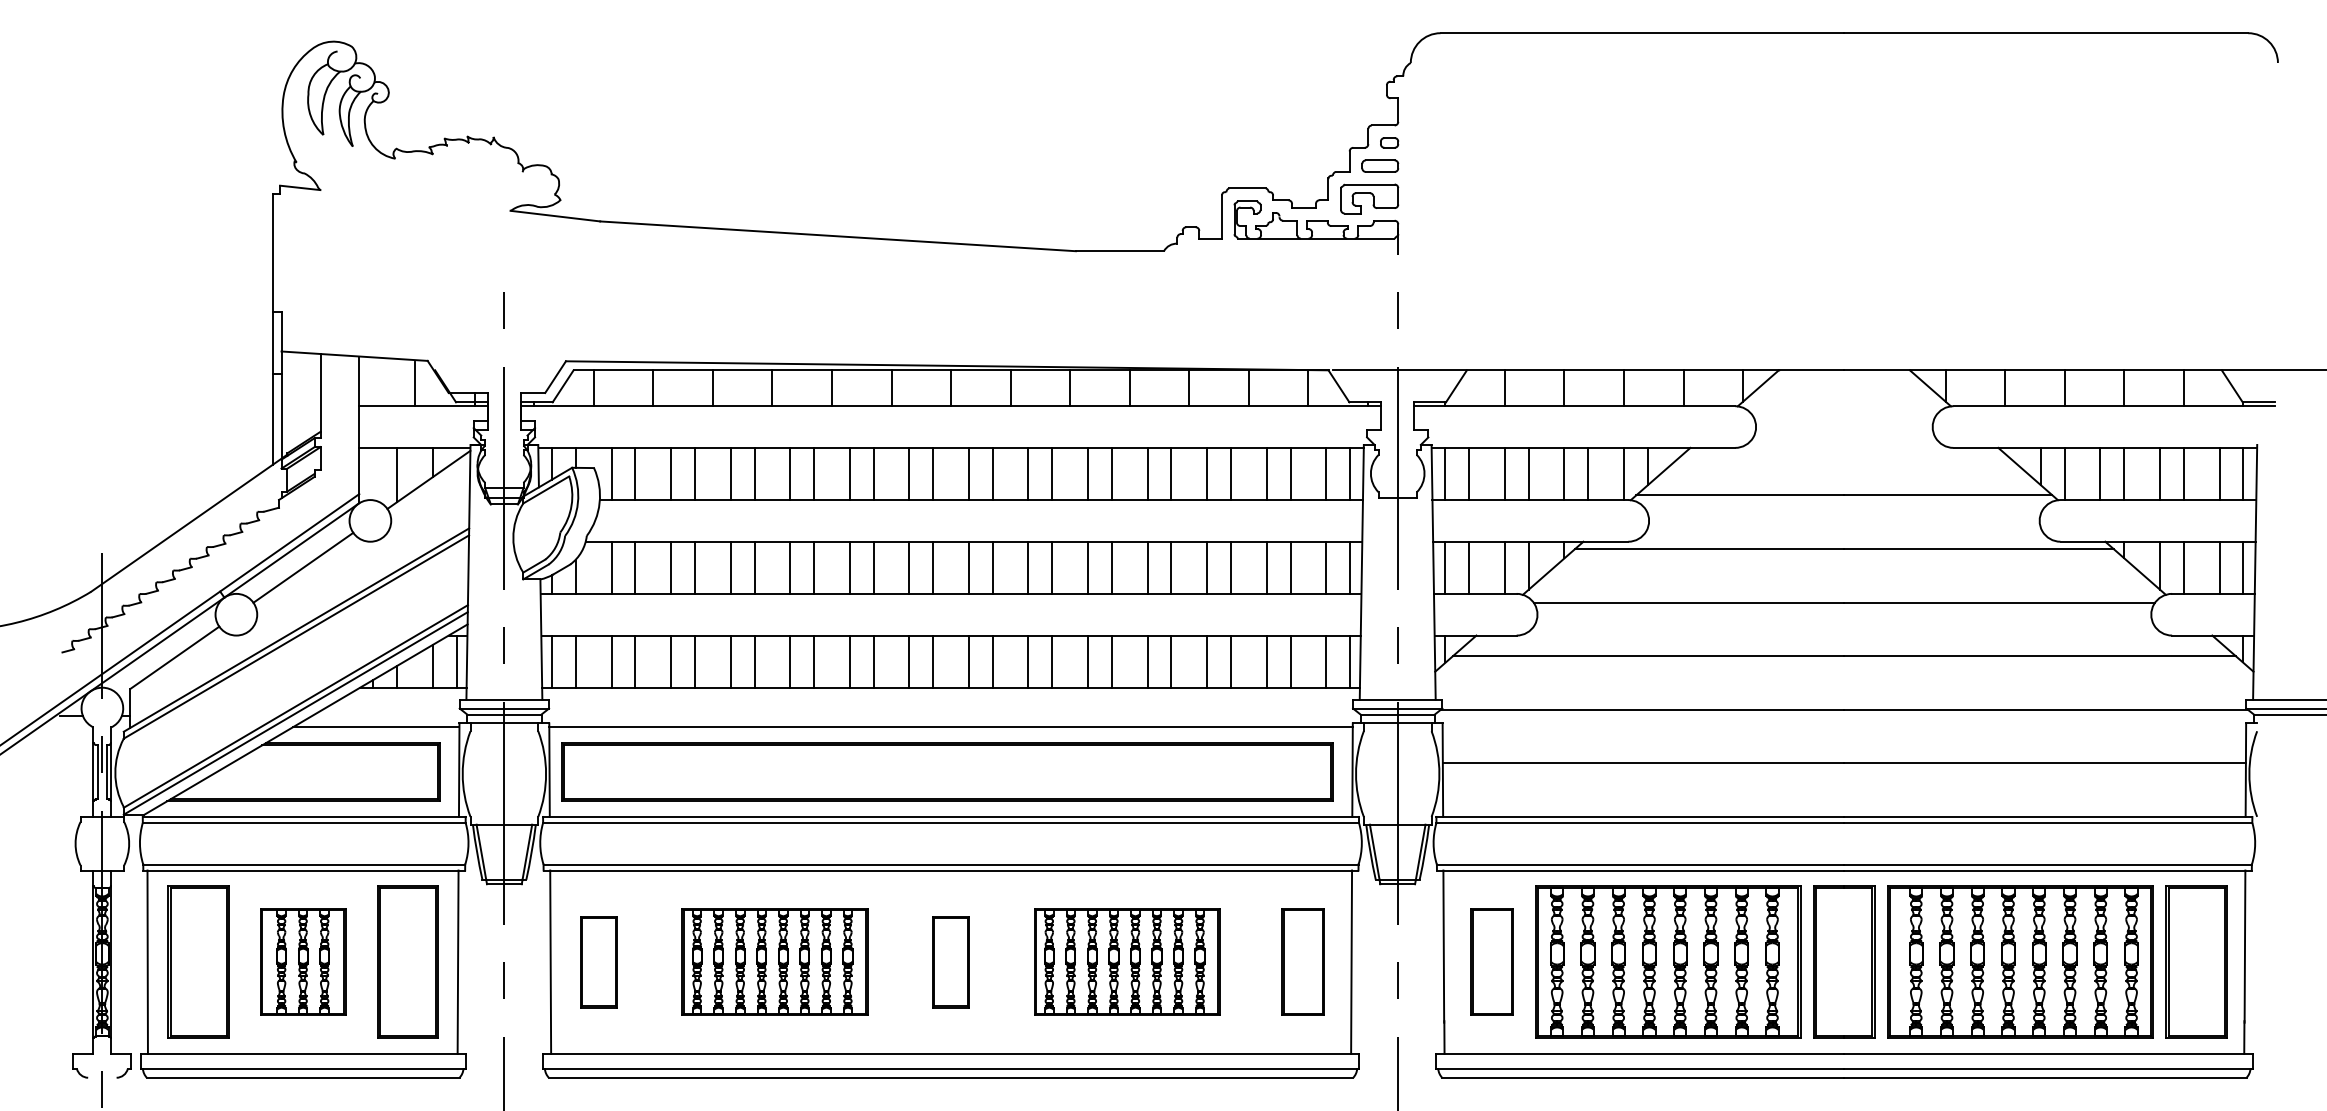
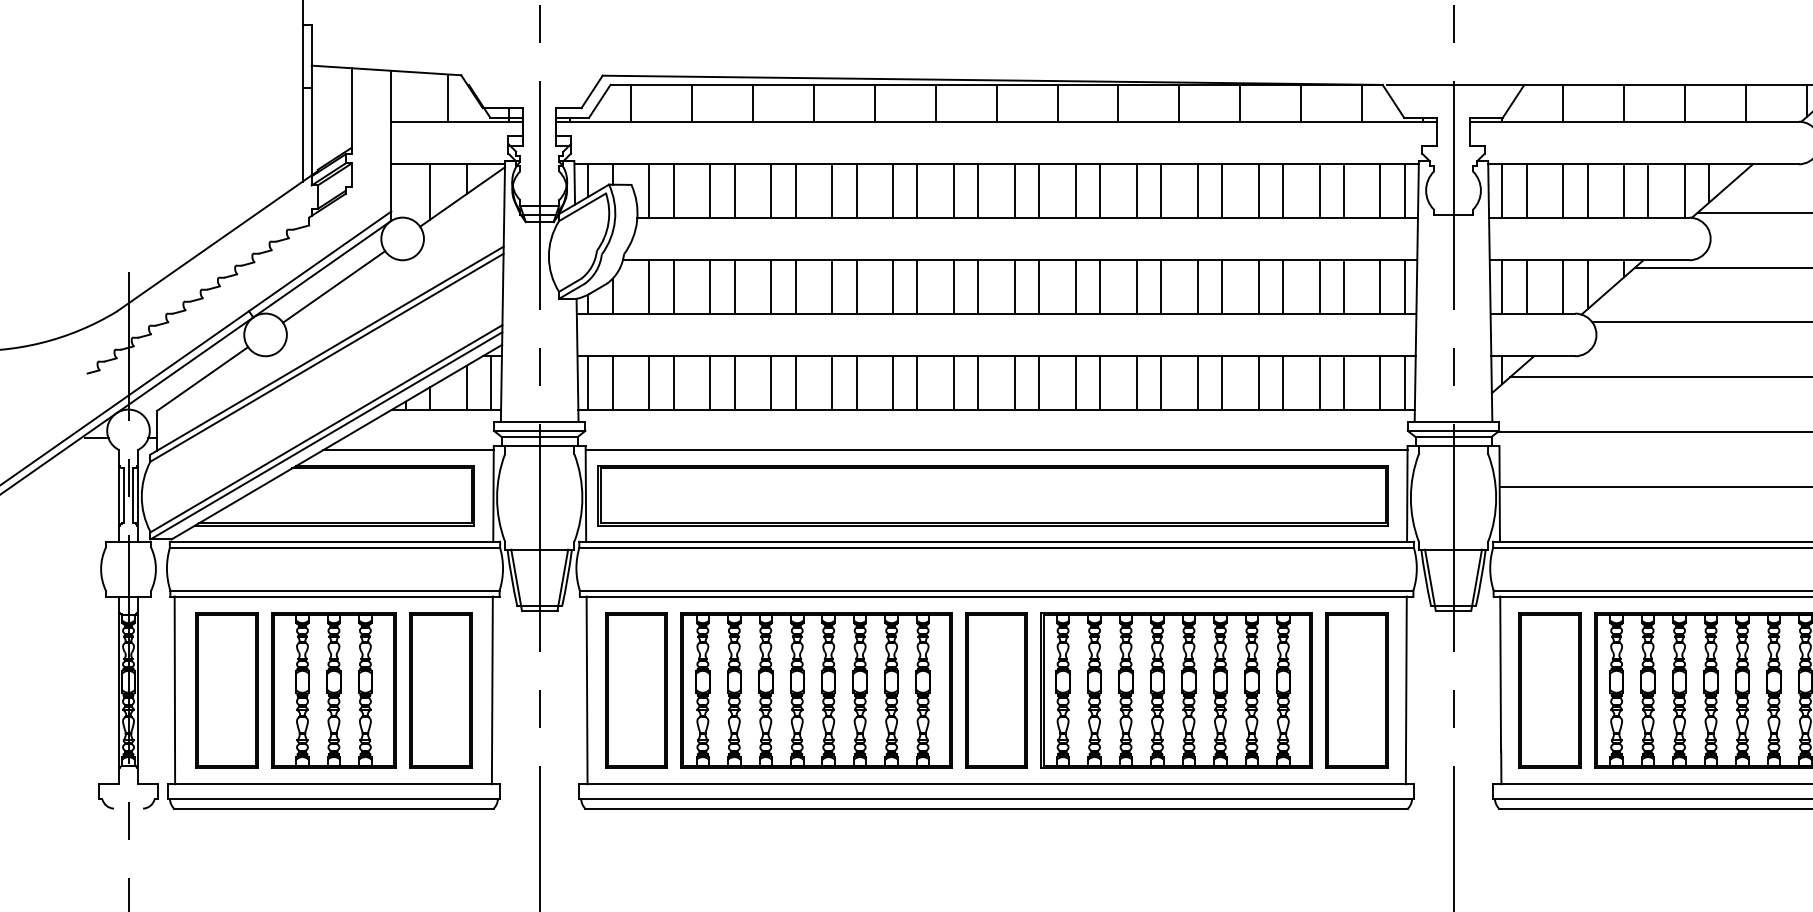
part: (302, 961) -> (333, 689), size x1.43
part: (598, 961) -> (635, 689), size x1.67
part: (774, 961) -> (816, 689), size x1.43
part: (950, 961) -> (996, 689), size x1.67
part: (1126, 961) -> (1176, 689), size x1.43
part: (1302, 961) -> (1356, 689), size x1.43
part: (1491, 961) -> (1549, 689), size x1.43

